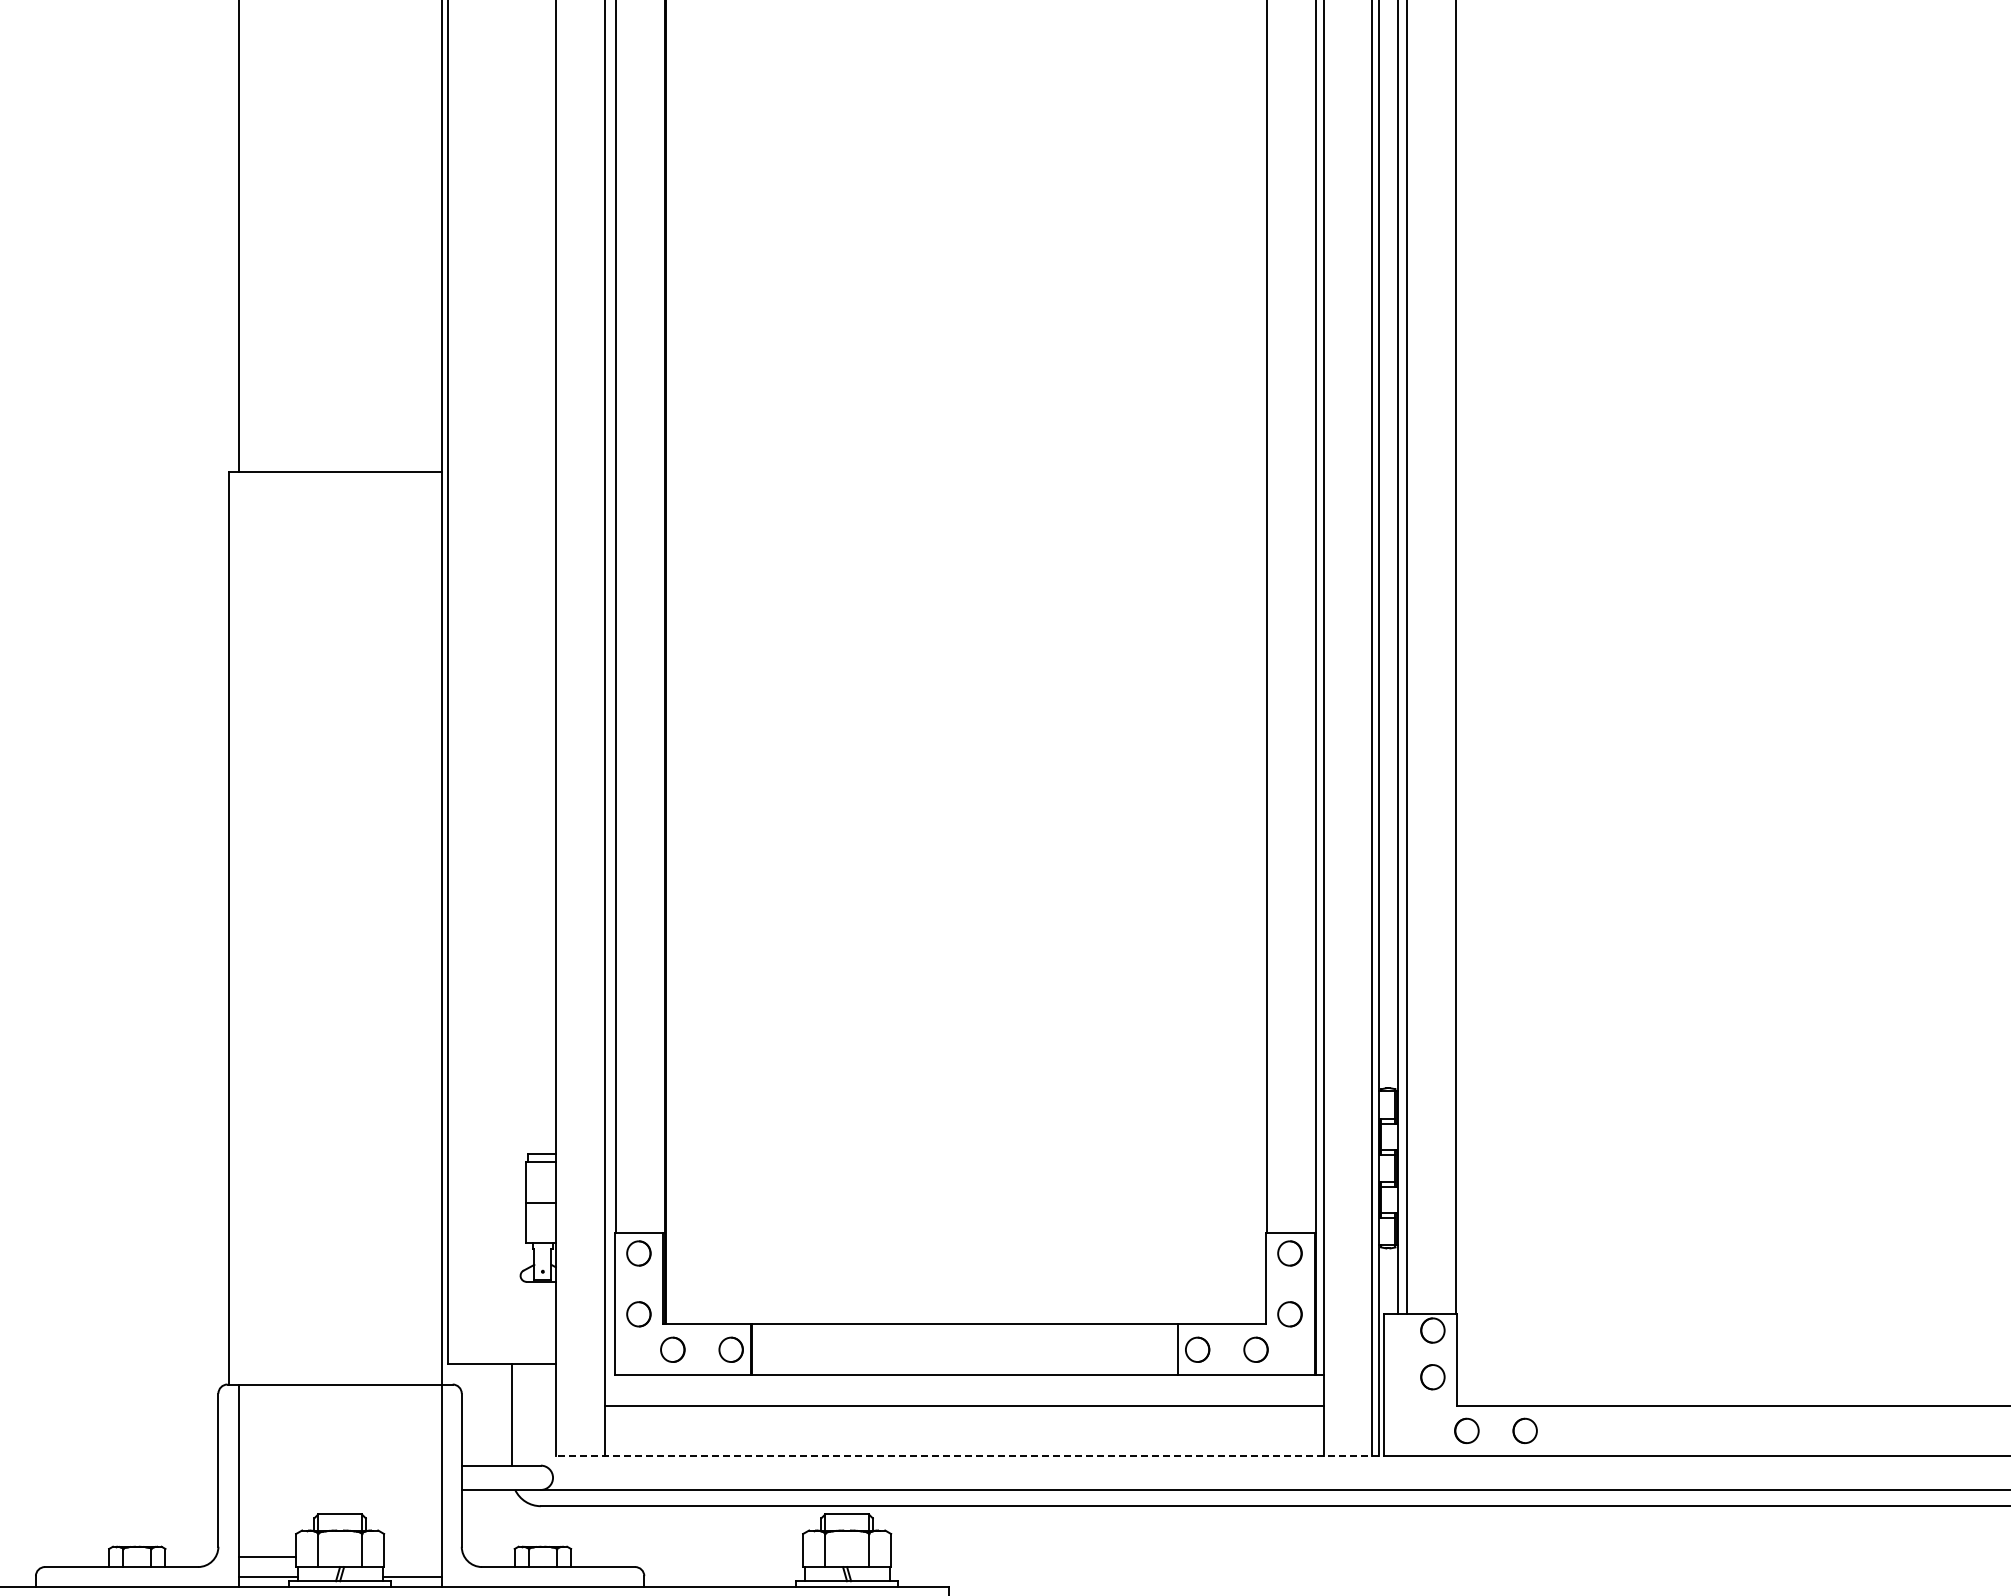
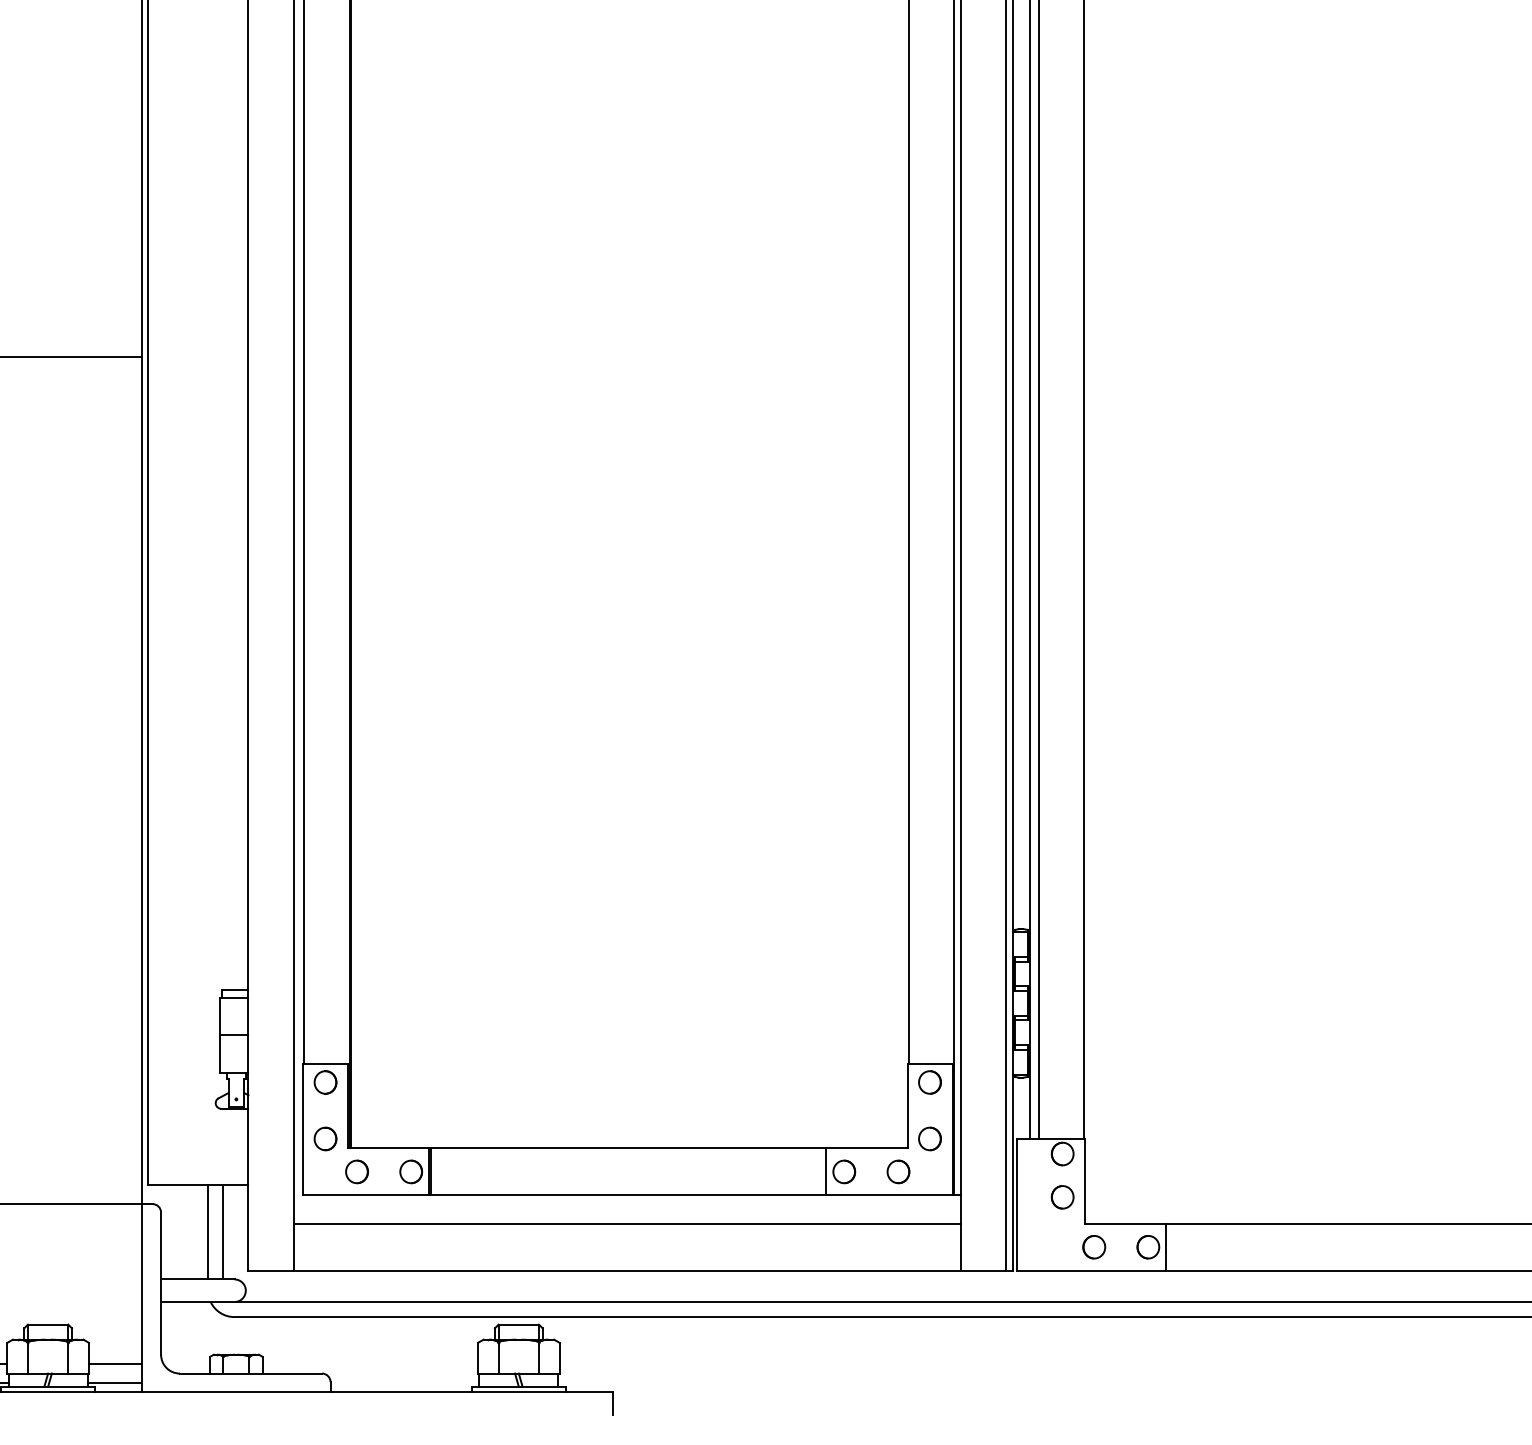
line: (528, 1414) -> (223, 1231), added
line: (1544, 1430) -> (1166, 1246), added
line: (967, 1456) -> (630, 1270), dashed -> solid
line: (412, 1556) -> (115, 1363), added

